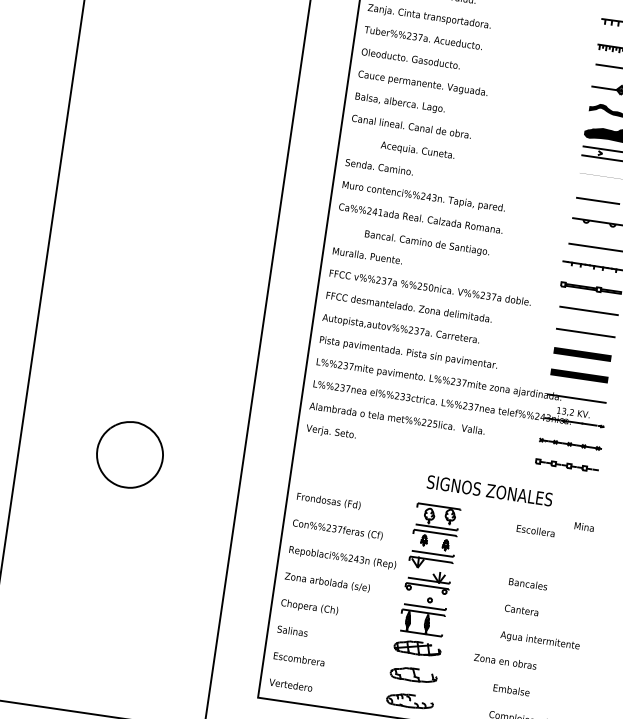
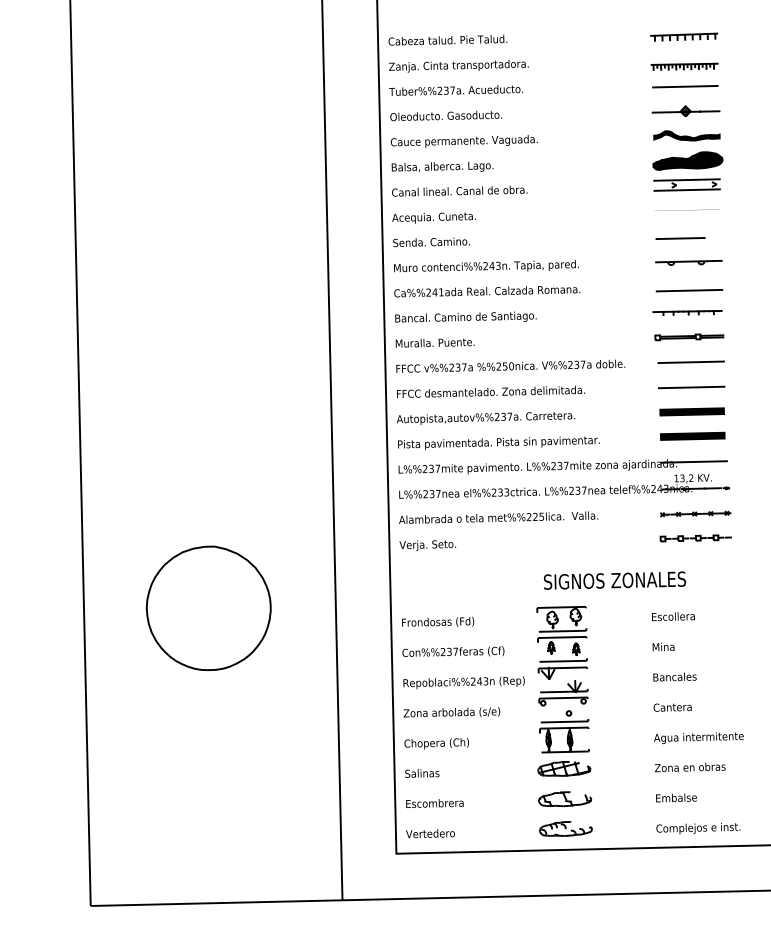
text: (417, 150) -> (433, 217), moved
text: (427, 242) -> (465, 316), moved
part: (129, 454) -> (208, 607), size x1.67
text: (584, 526) -> (663, 646), moved
text: (505, 661) -> (690, 767), moved

